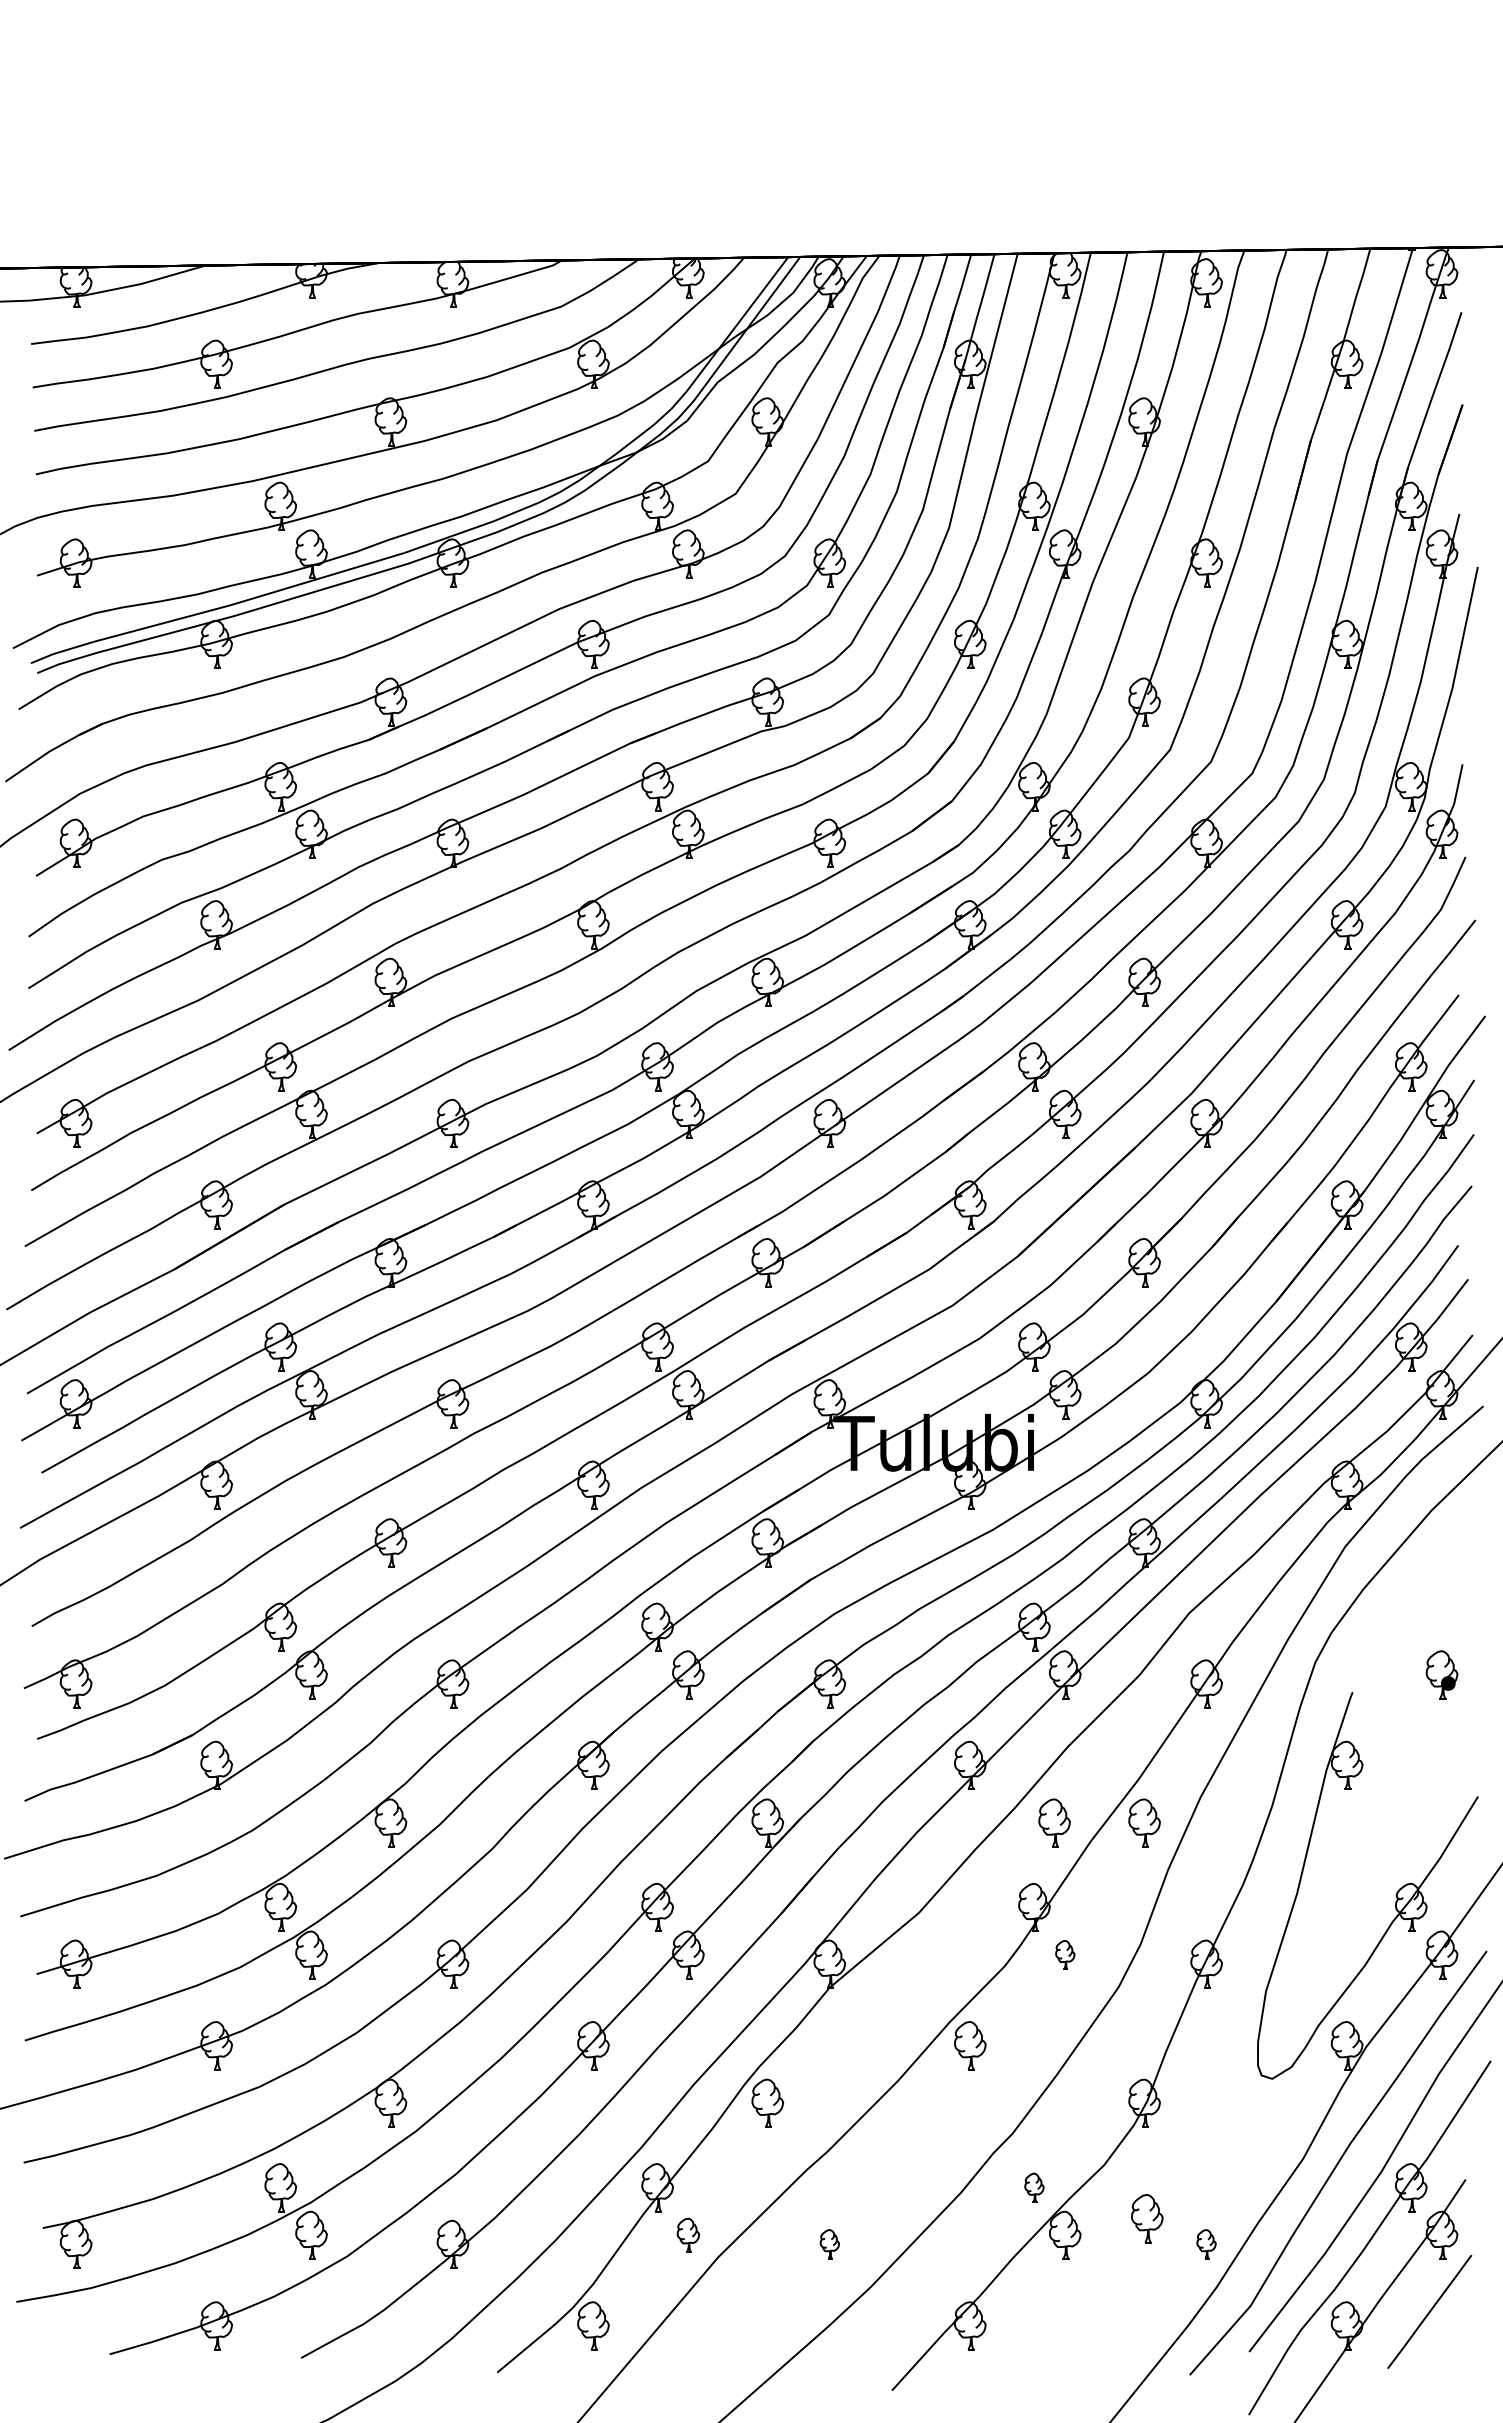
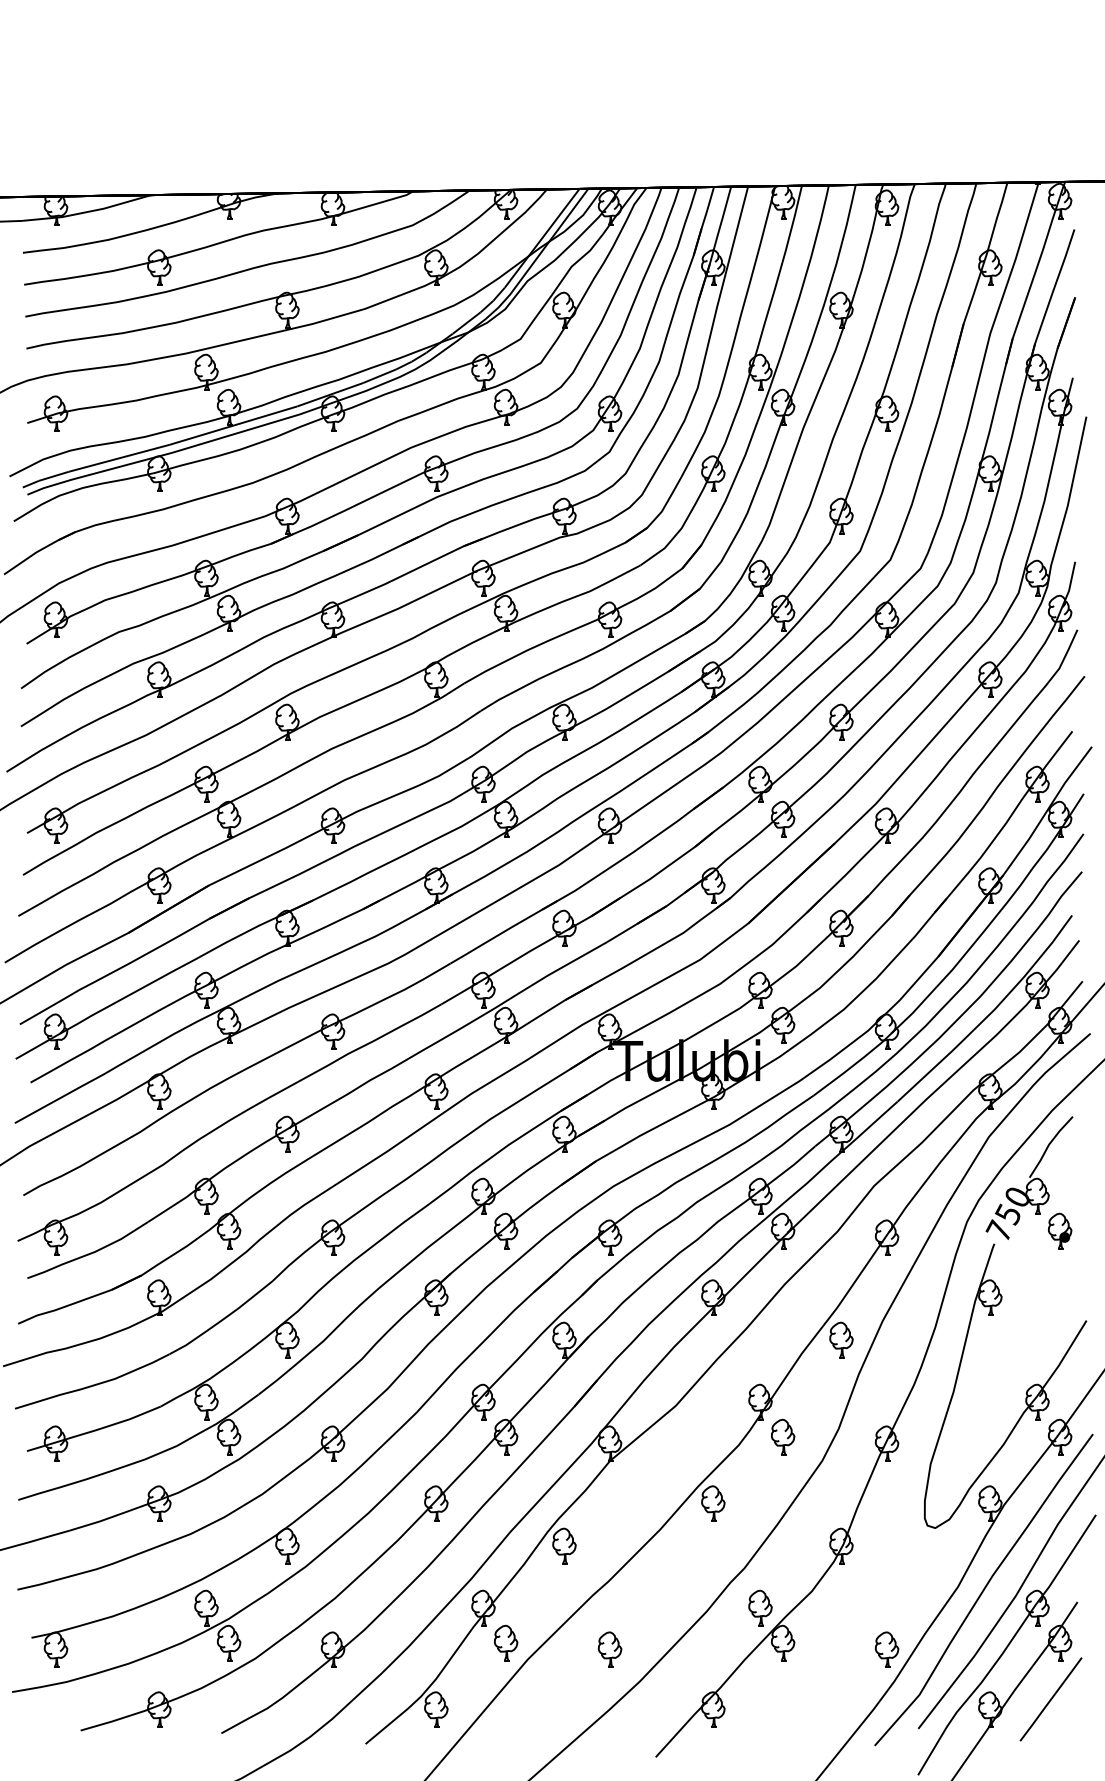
part: (1399, 1602) -> (1028, 1177), added
part: (1054, 1822) -> (775, 1339), removed
part: (1065, 1954) -> (783, 1436), size x1.67
part: (1034, 2187) -> (760, 1607), size x1.67
part: (1147, 2218) -> (843, 1630), removed
part: (688, 2234) -> (506, 1642), size x1.43
part: (829, 2243) -> (609, 1649), size x1.67
part: (1206, 2243) -> (886, 1649), size x1.67

